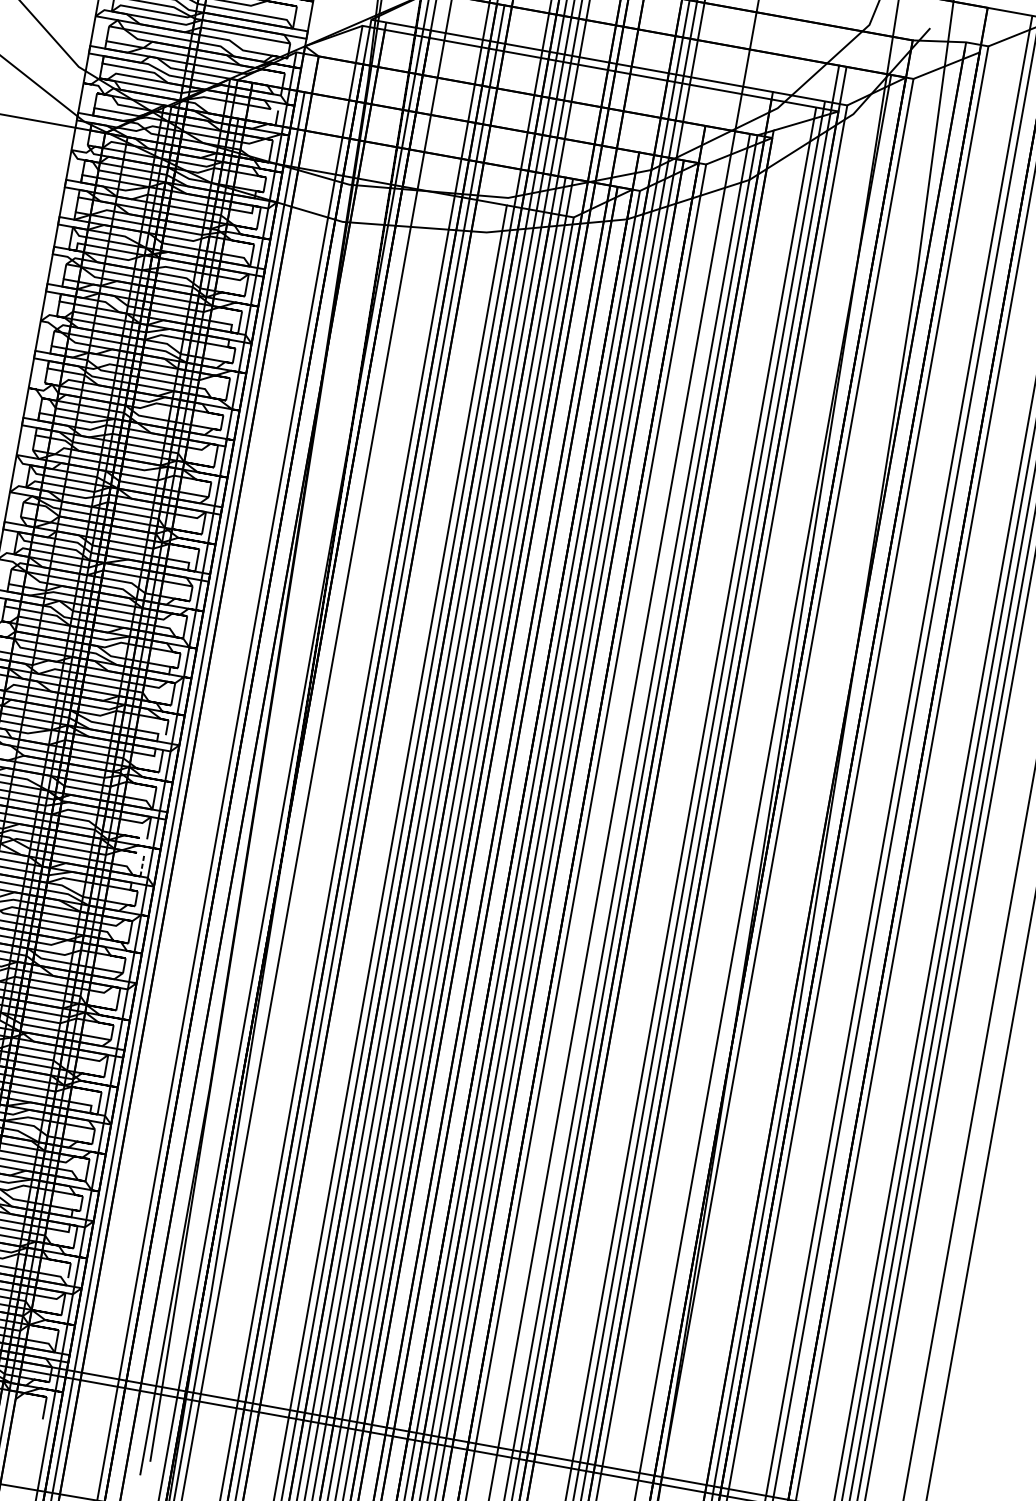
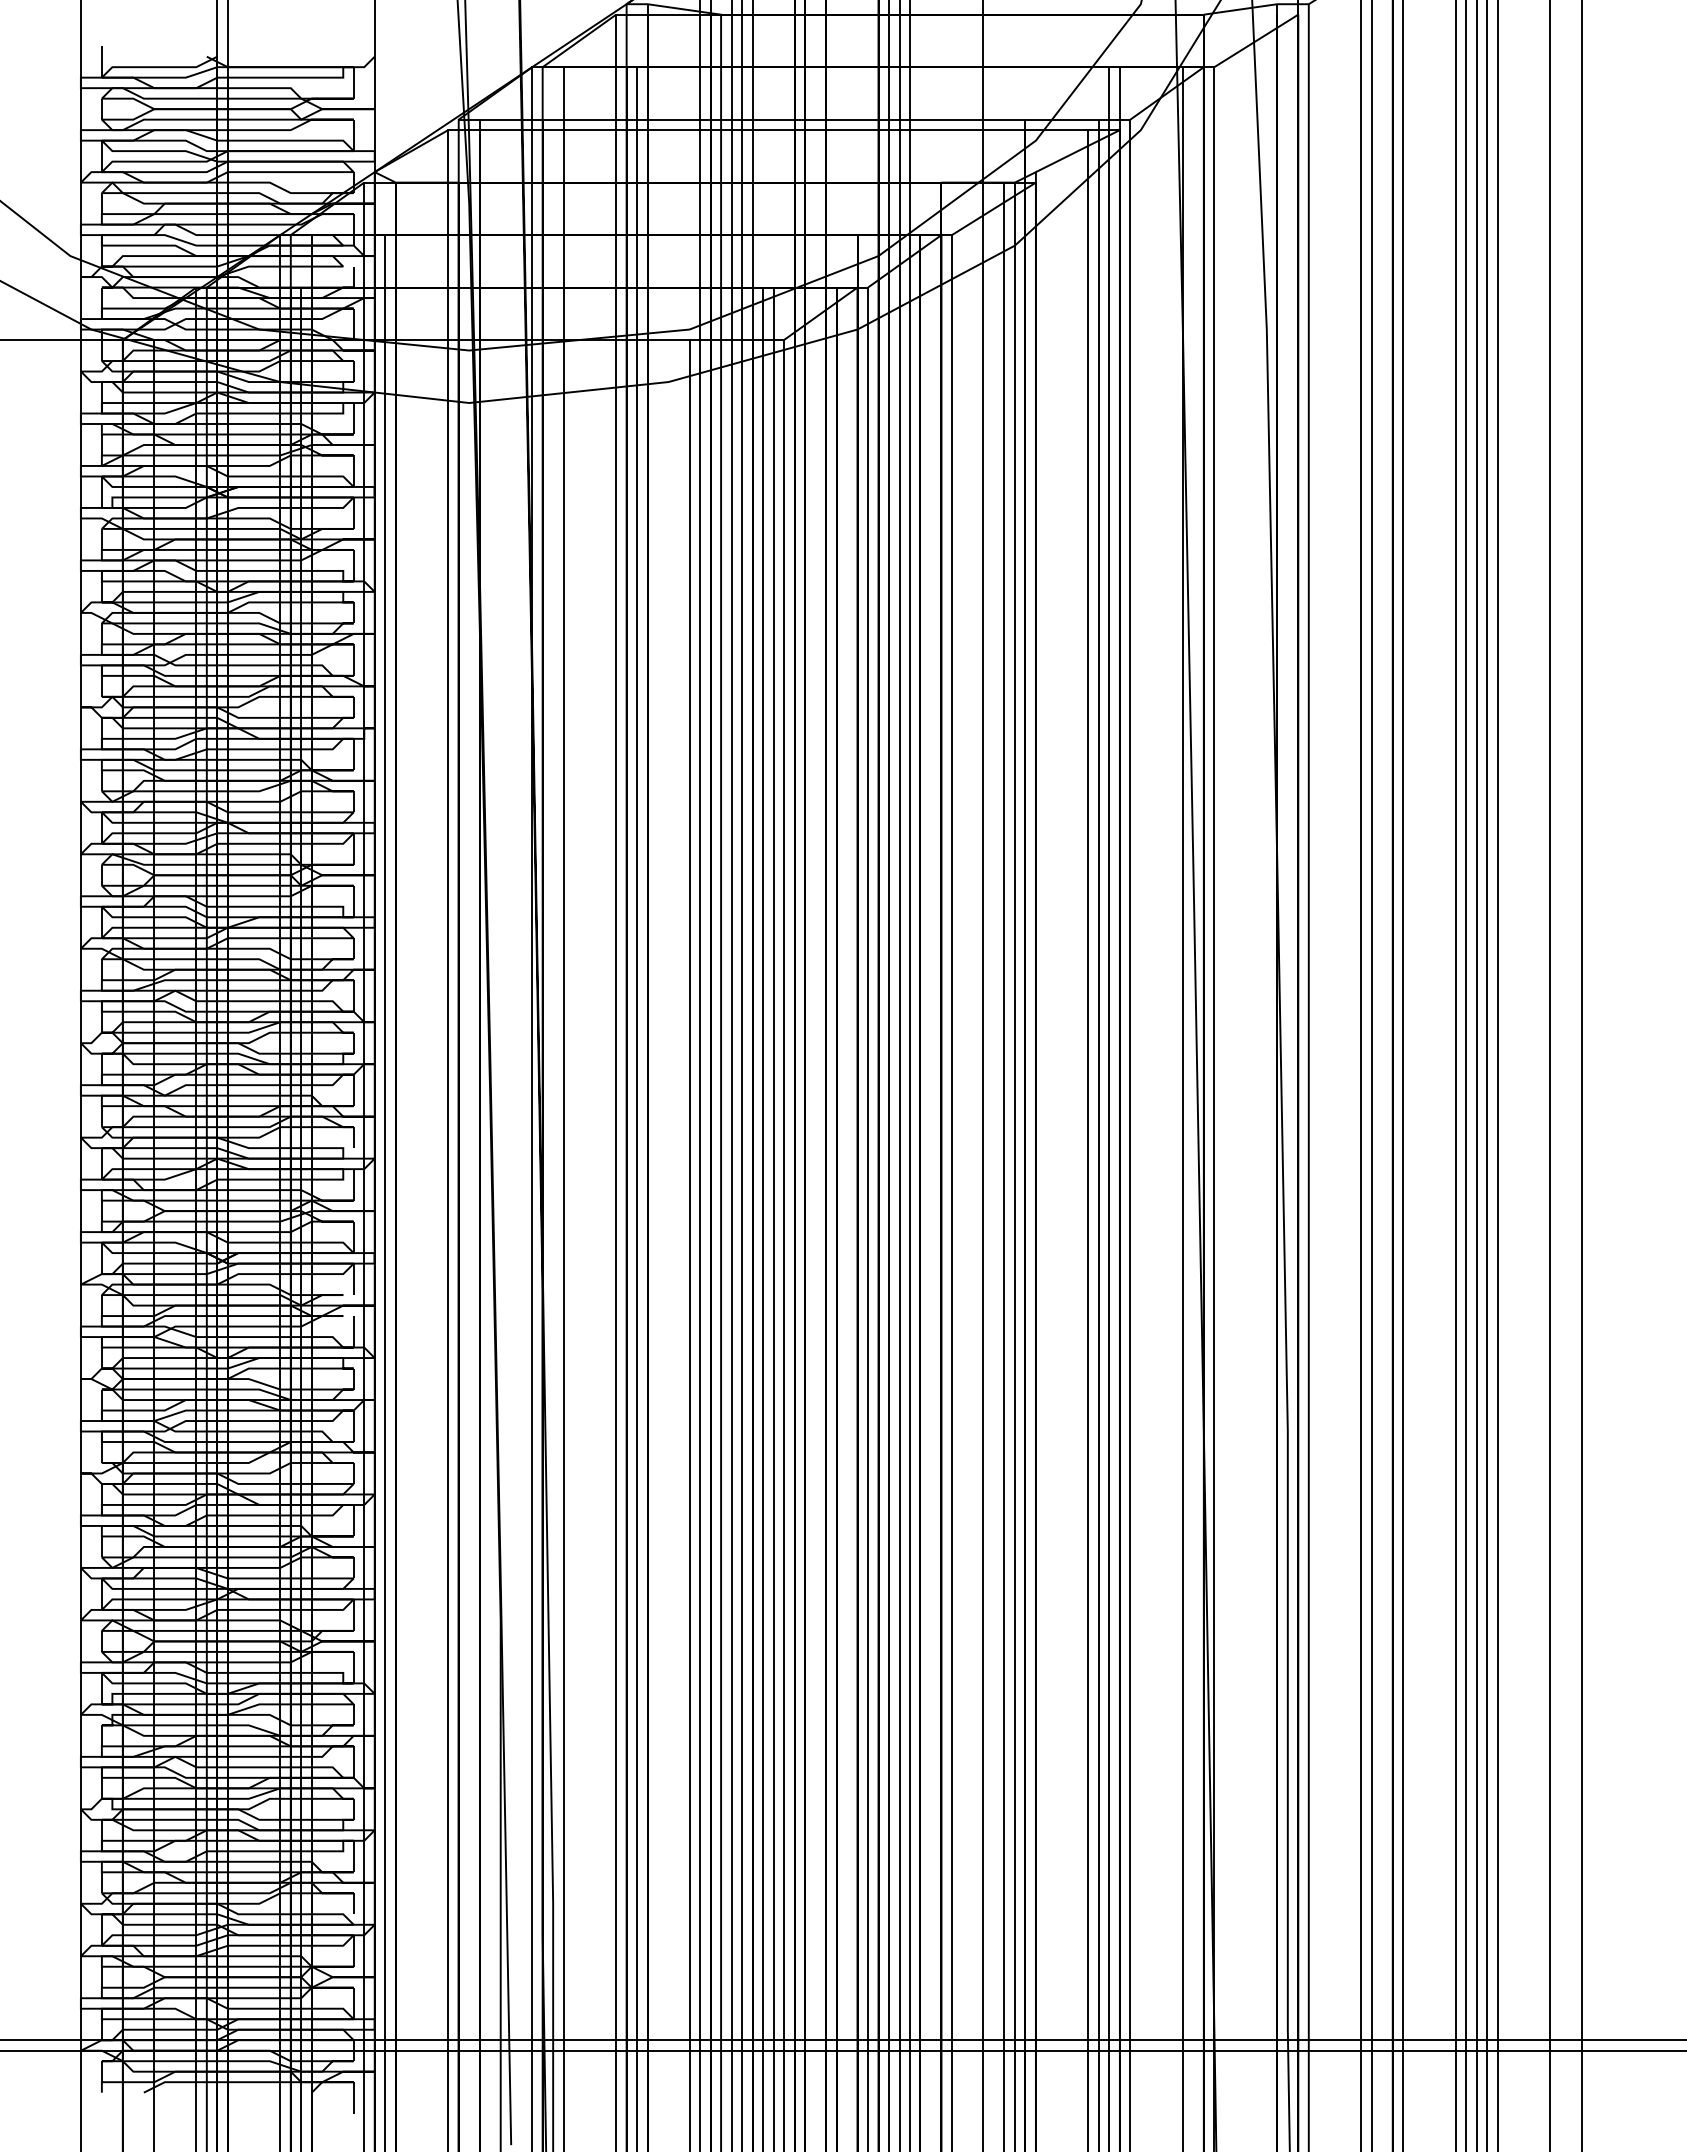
line: (142, 865) -> (353, 1331), dashed -> solid

